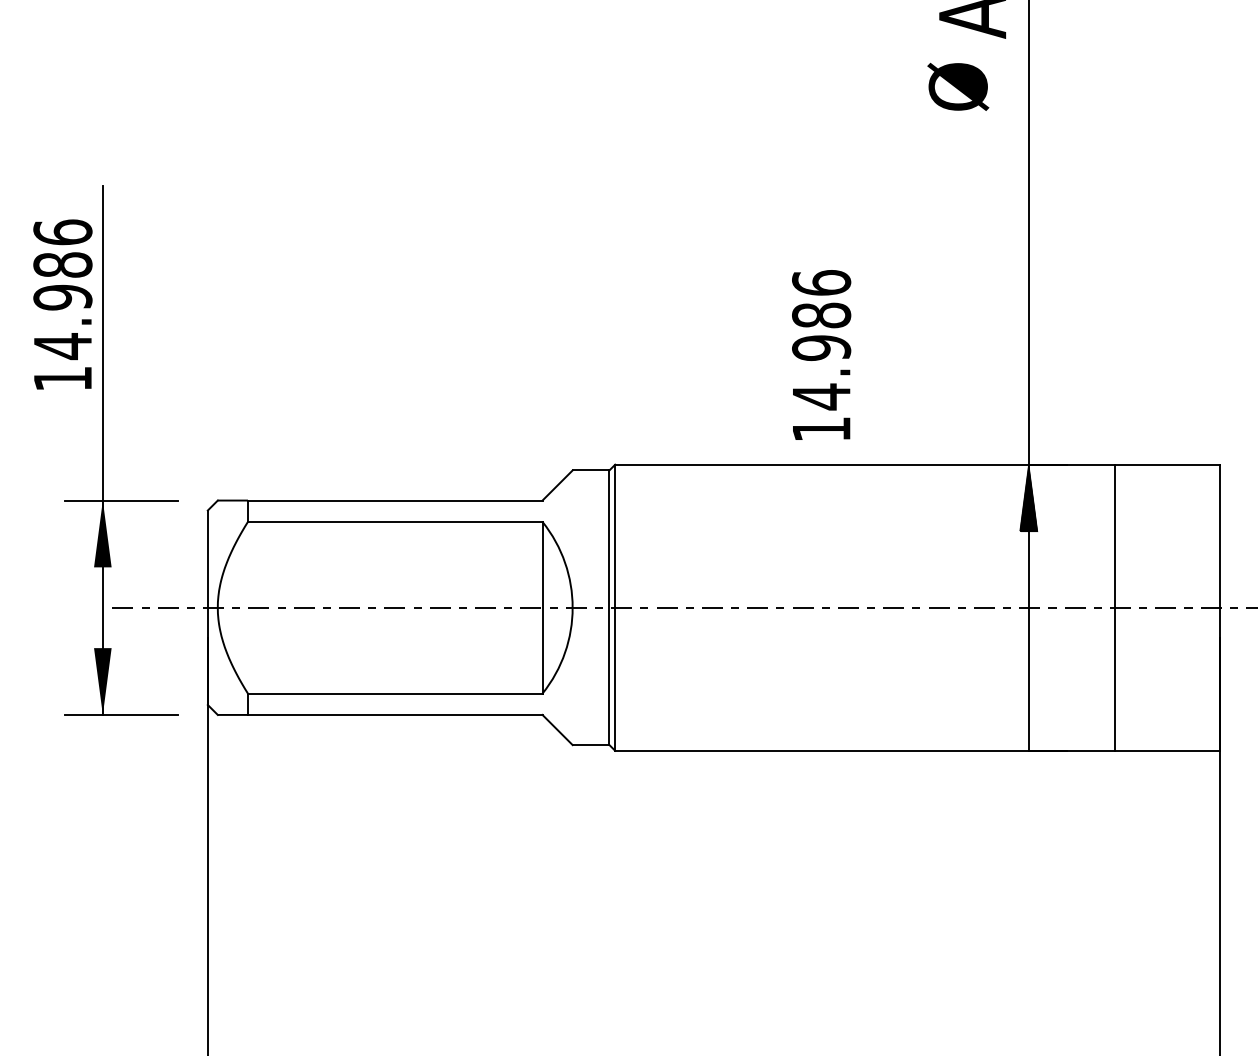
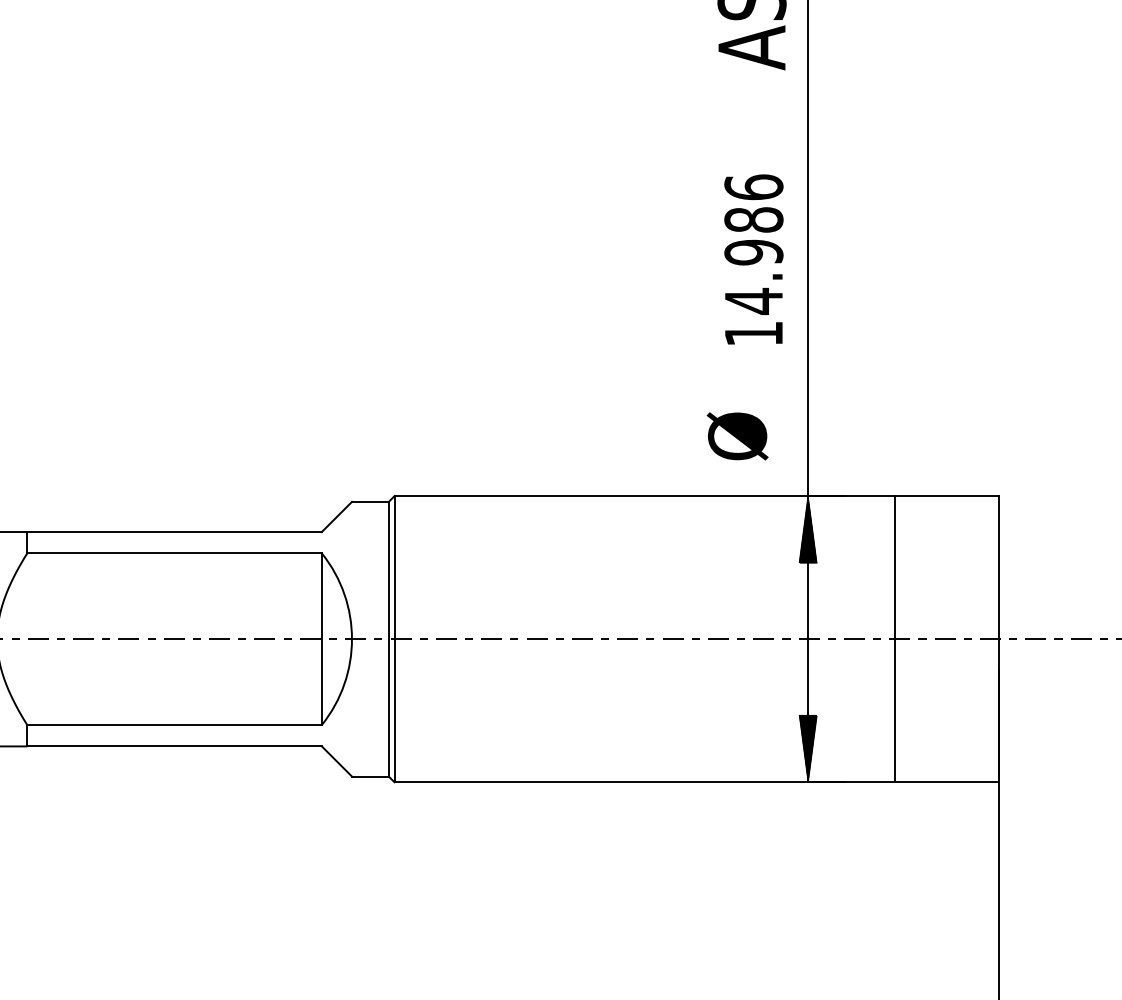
text: (958, 86) -> (737, 435), moved
text: (821, 354) -> (753, 258), moved
hatch: (1028, 716) -> (807, 747), added

